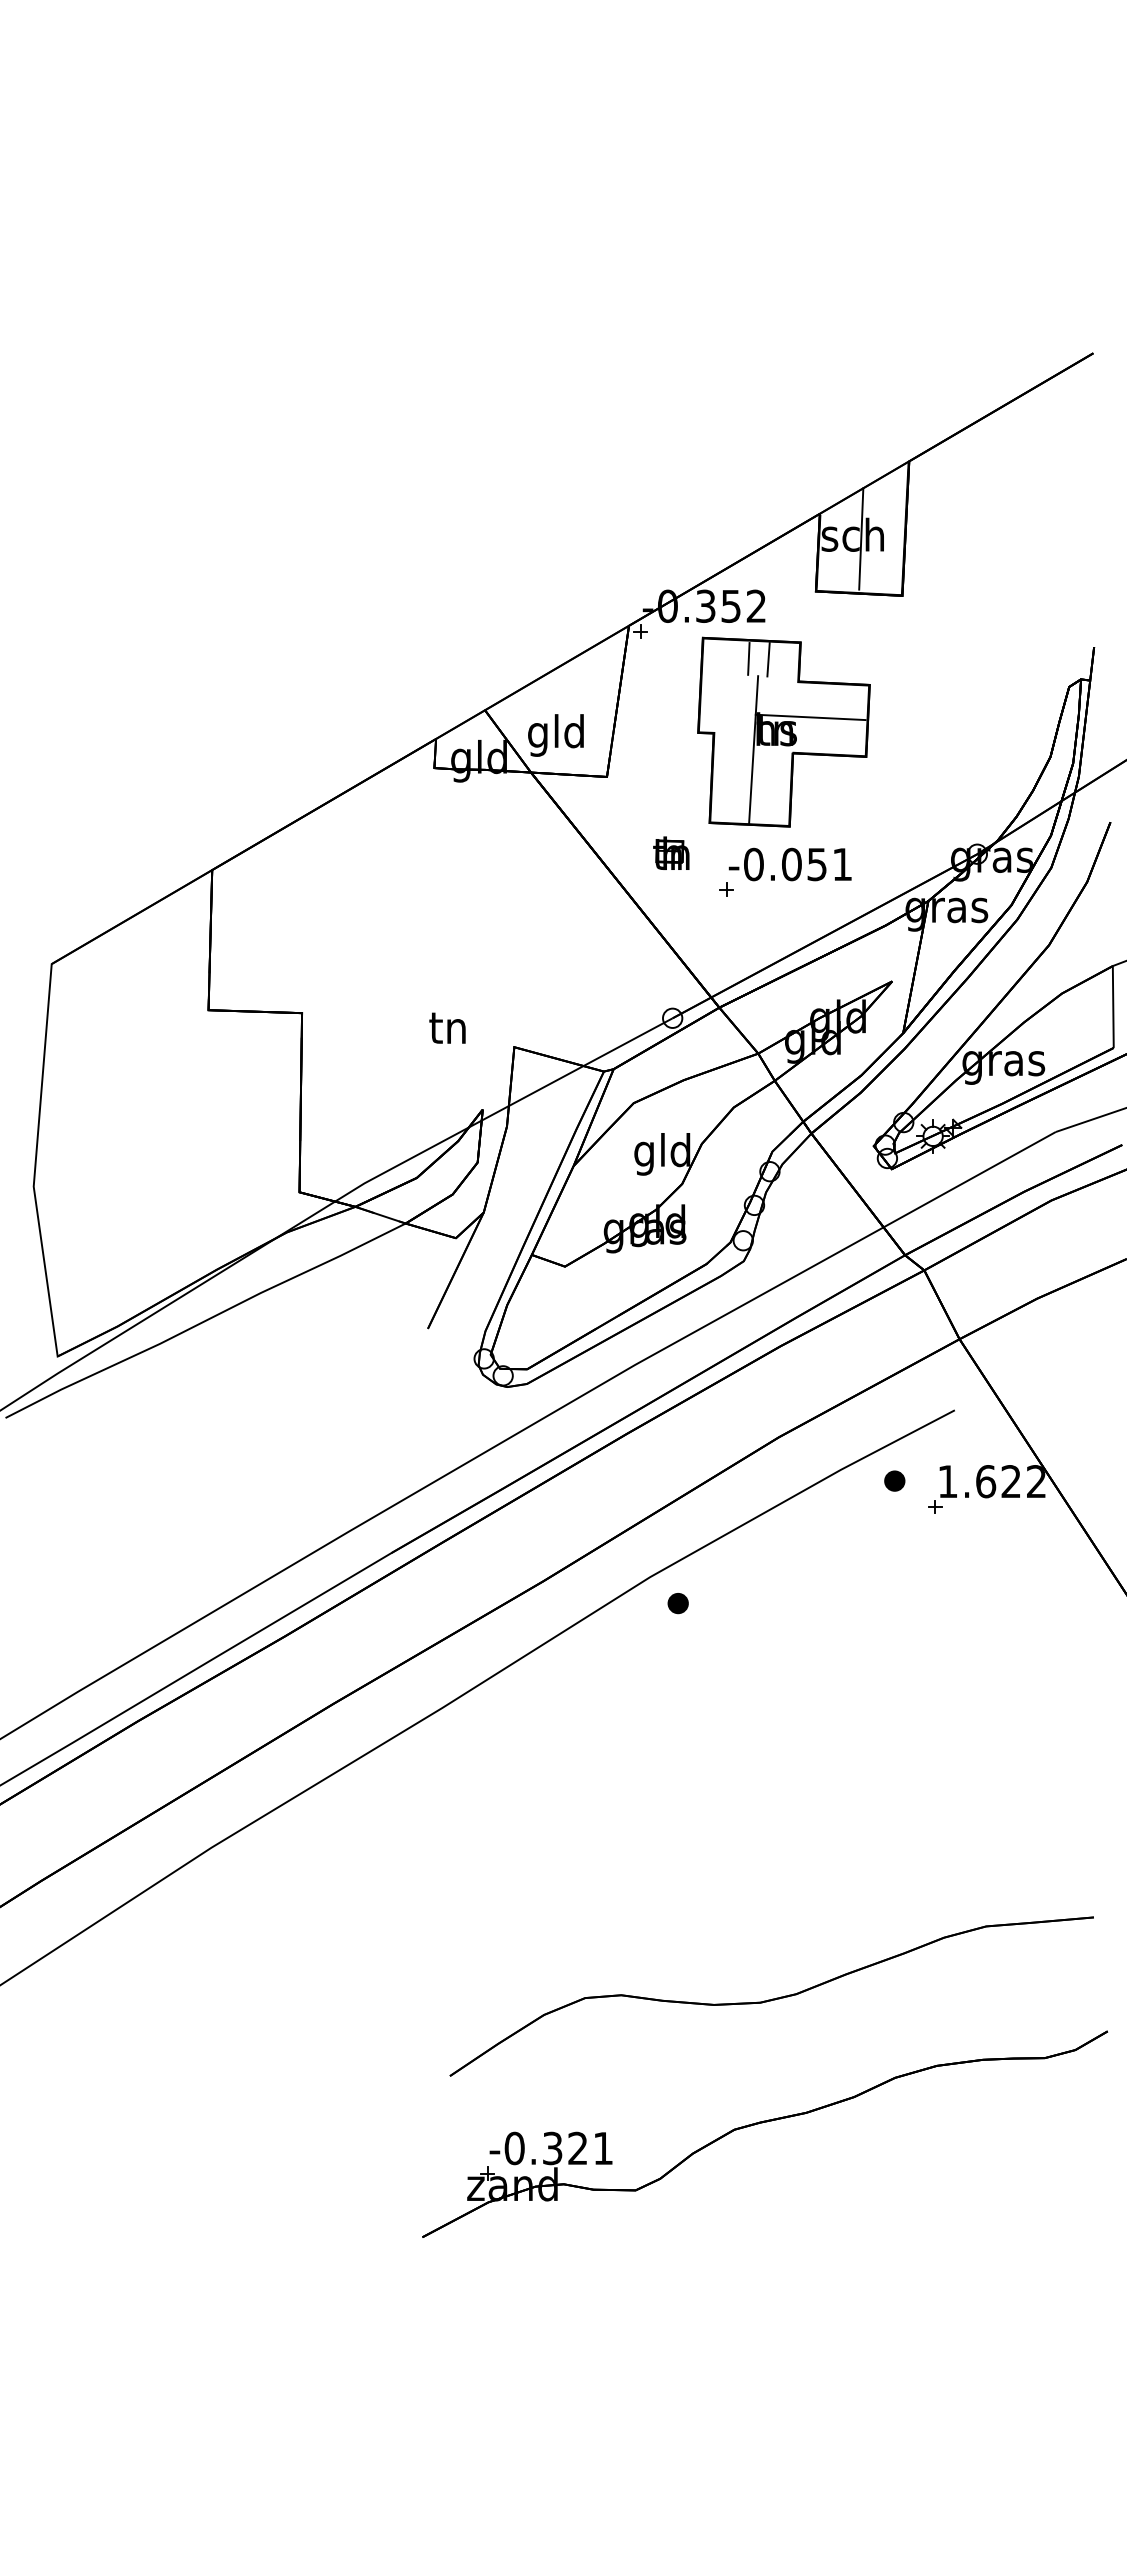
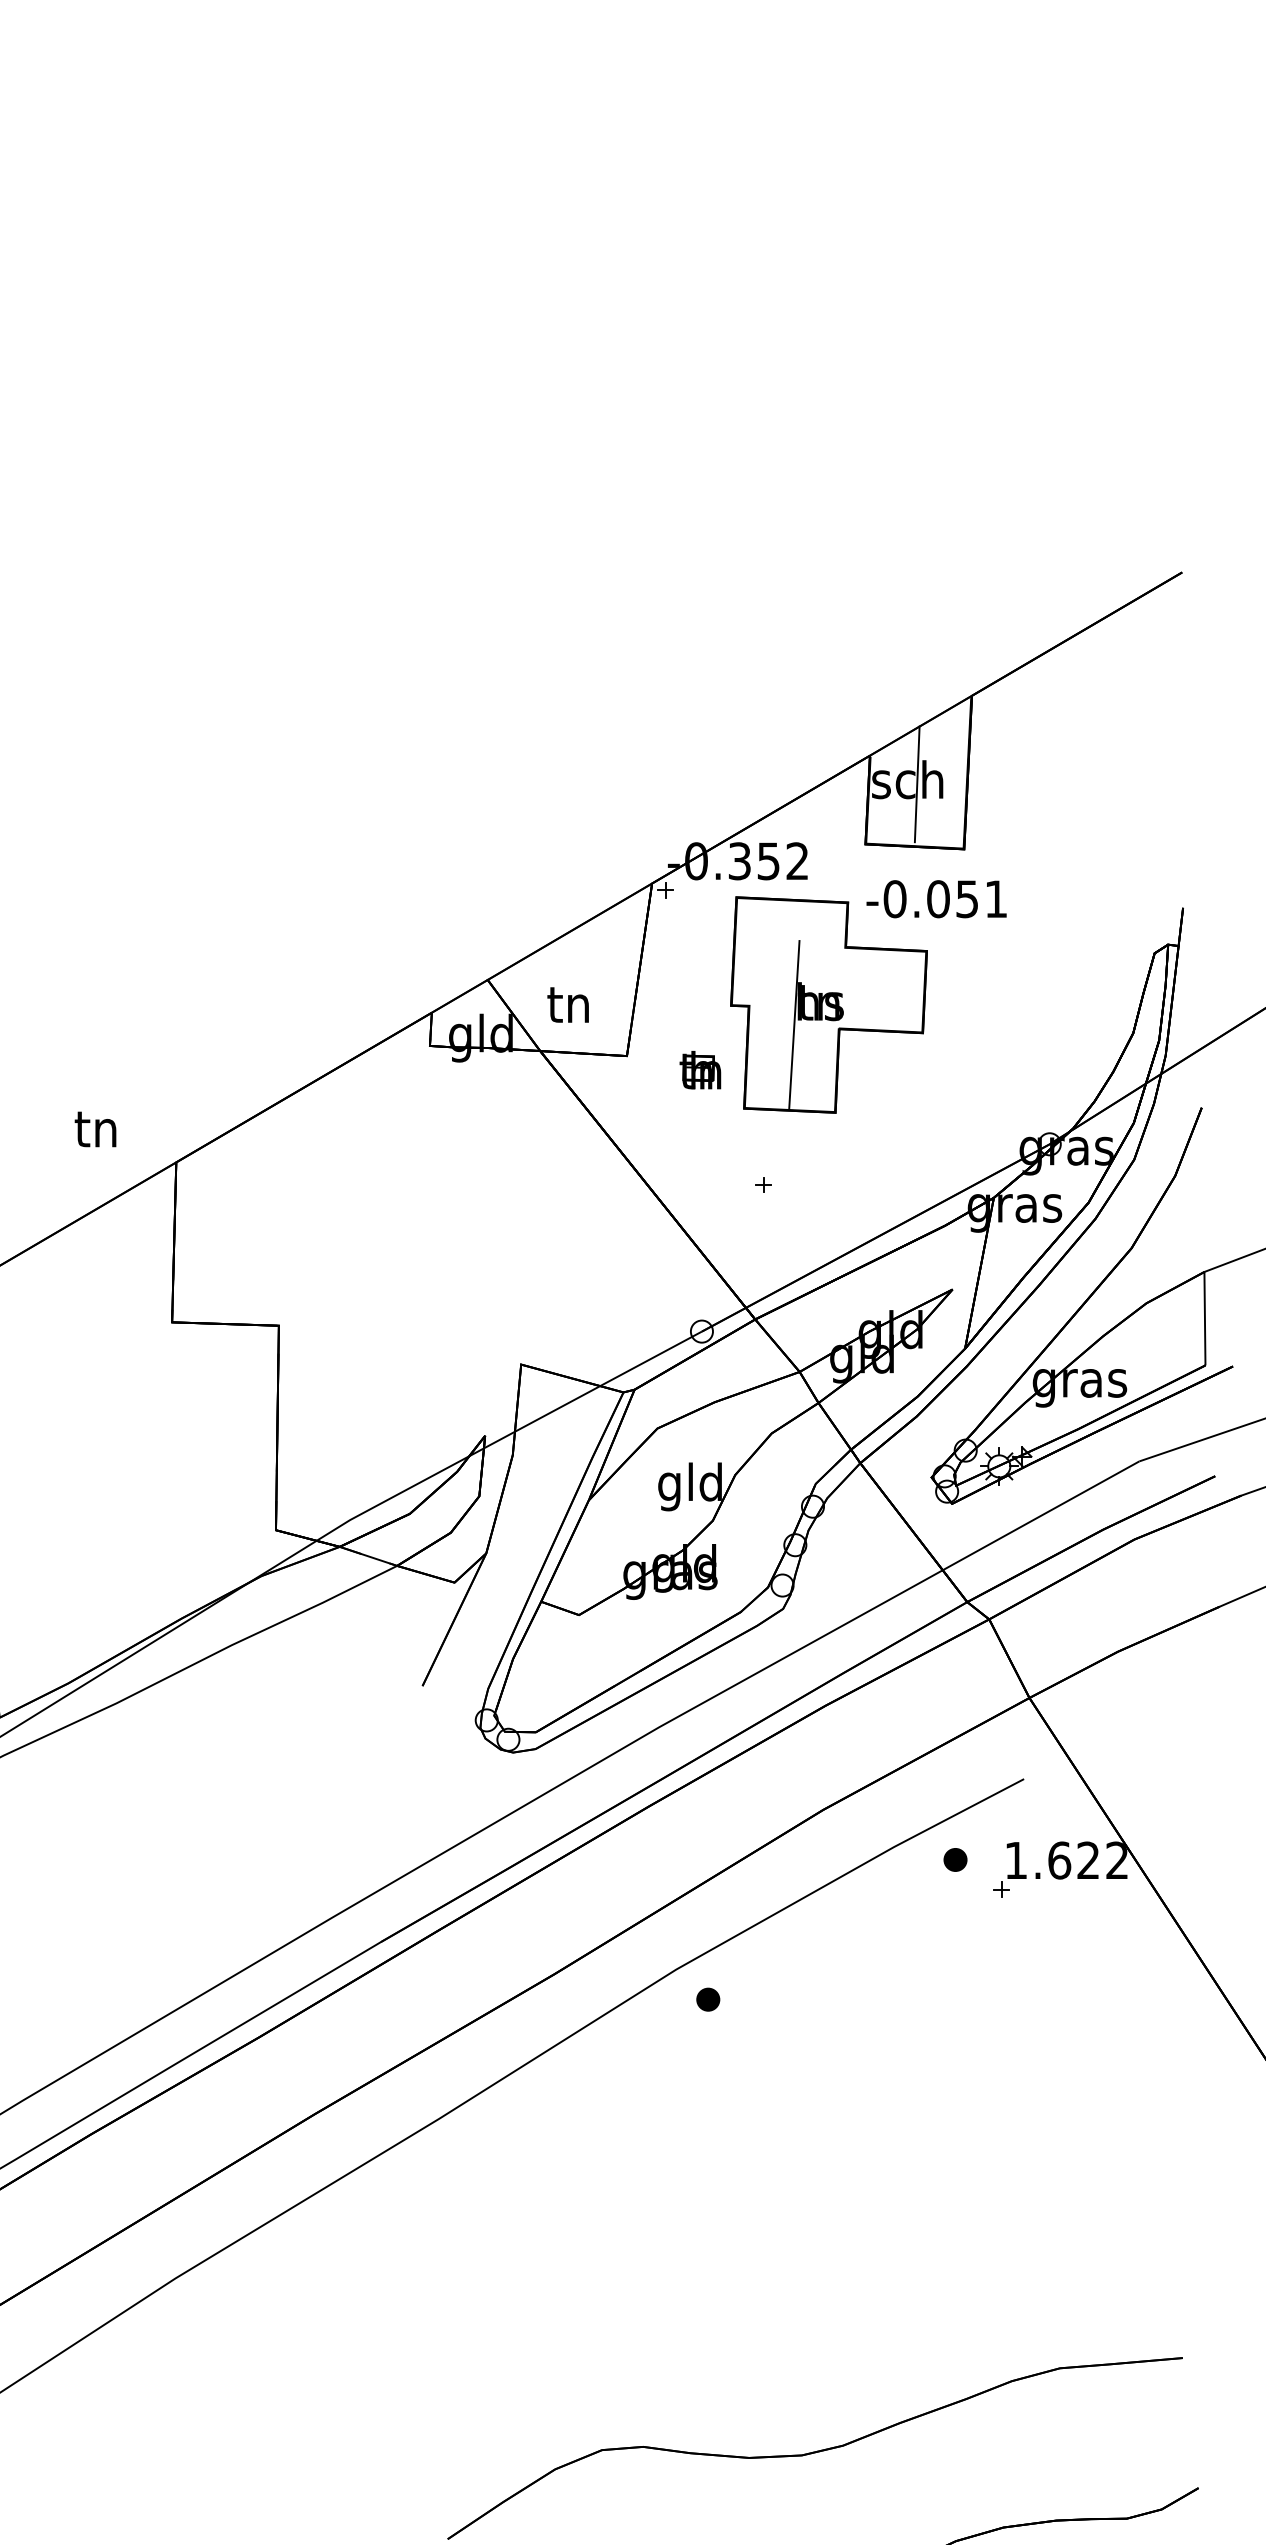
line: (748, 658) -> (788, 920), removed
line: (768, 659) -> (811, 921), removed
line: (810, 717) -> (859, 988), removed
text: (555, 735) -> (568, 1008), gld -> tn
part: (671, 852) -> (700, 1069), moved
text: (789, 864) -> (935, 899), moved
text: (447, 1027) -> (95, 1128), moved

